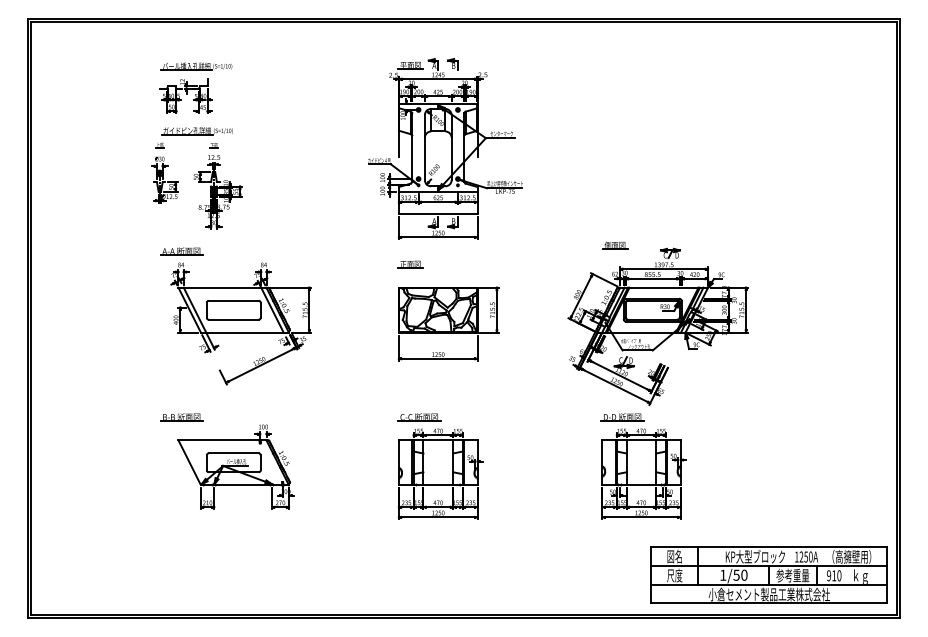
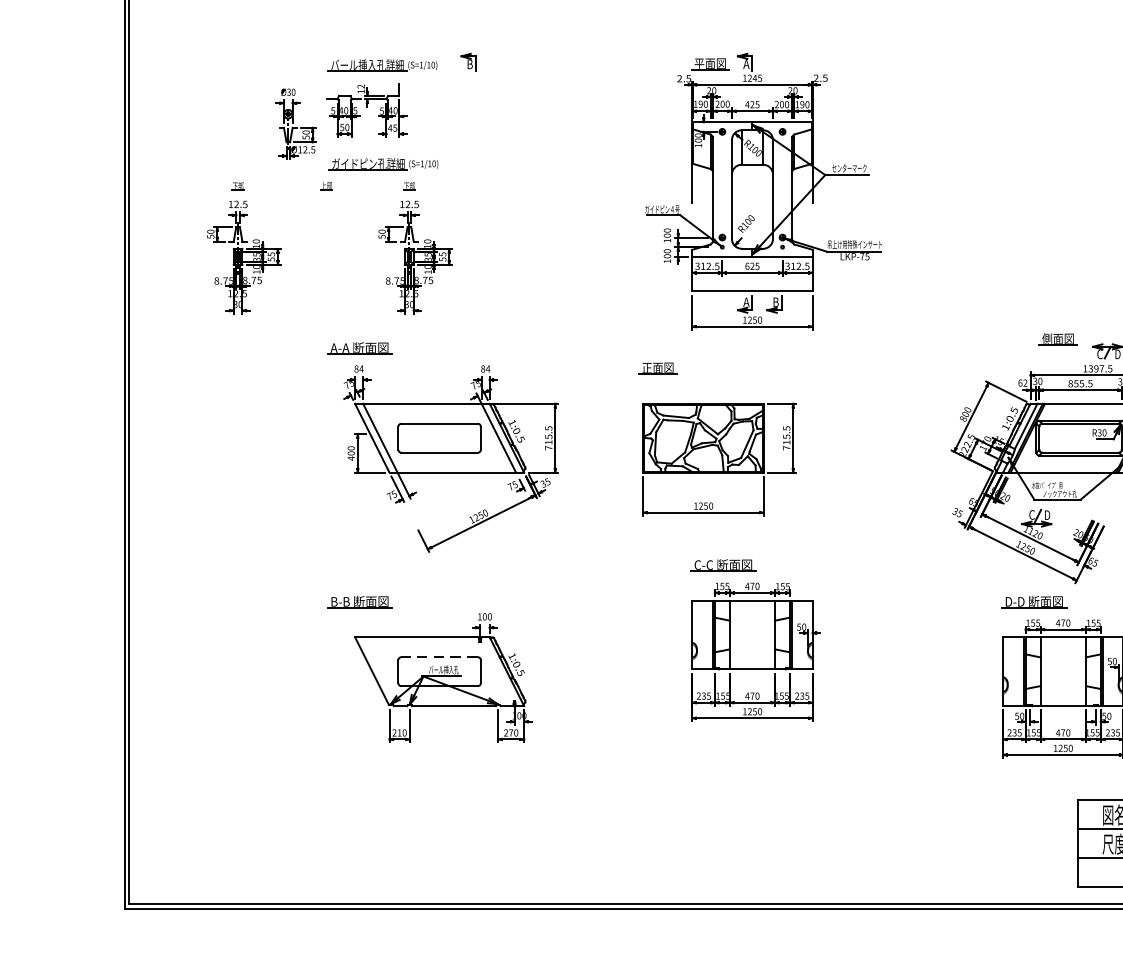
part: (452, 64) -> (468, 62), moved
part: (164, 179) -> (295, 123), moved
part: (105, 186) -> (243, 248), added
part: (615, 245) -> (1058, 339), moved
part: (410, 264) -> (657, 368), moved
part: (448, 323) -> (719, 458), moved
line: (233, 453) -> (439, 657), solid -> dashed
part: (440, 466) -> (755, 640), moved

